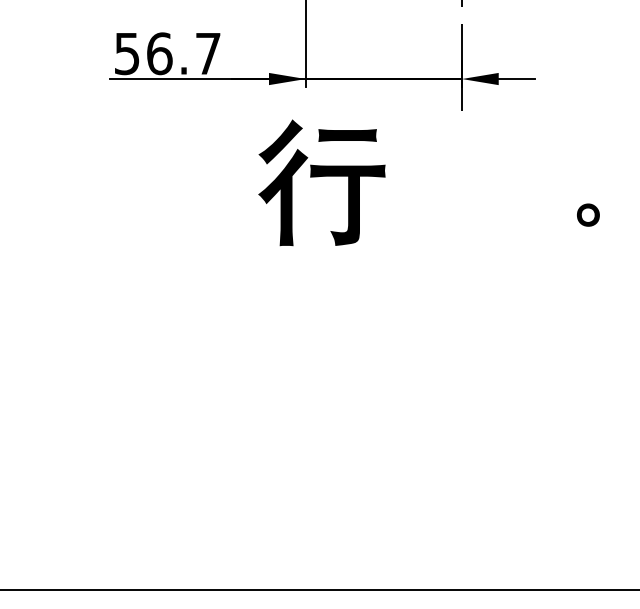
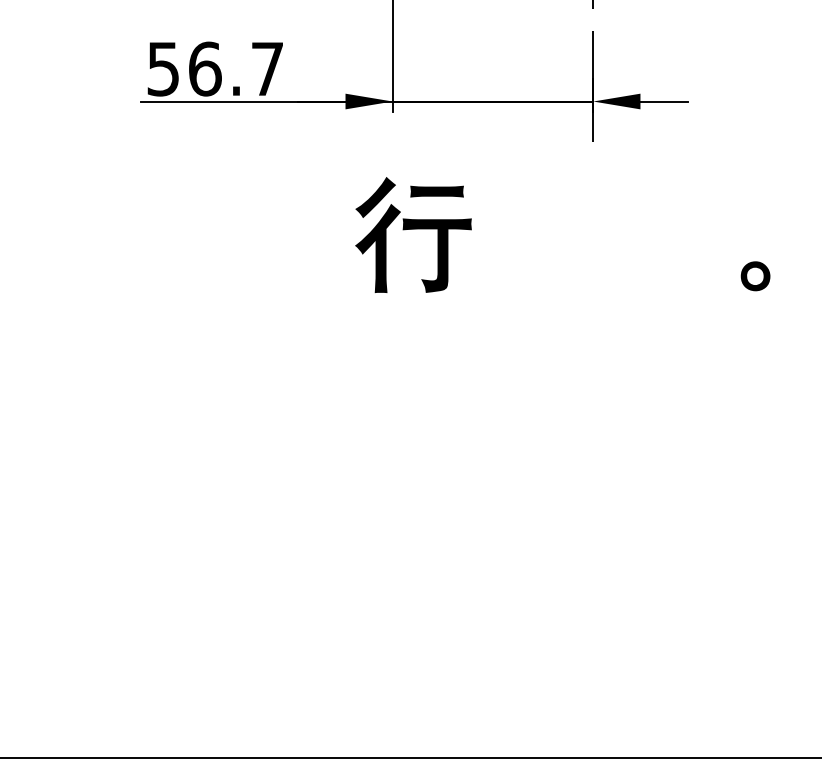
part: (321, 183) -> (412, 235), size x0.71

